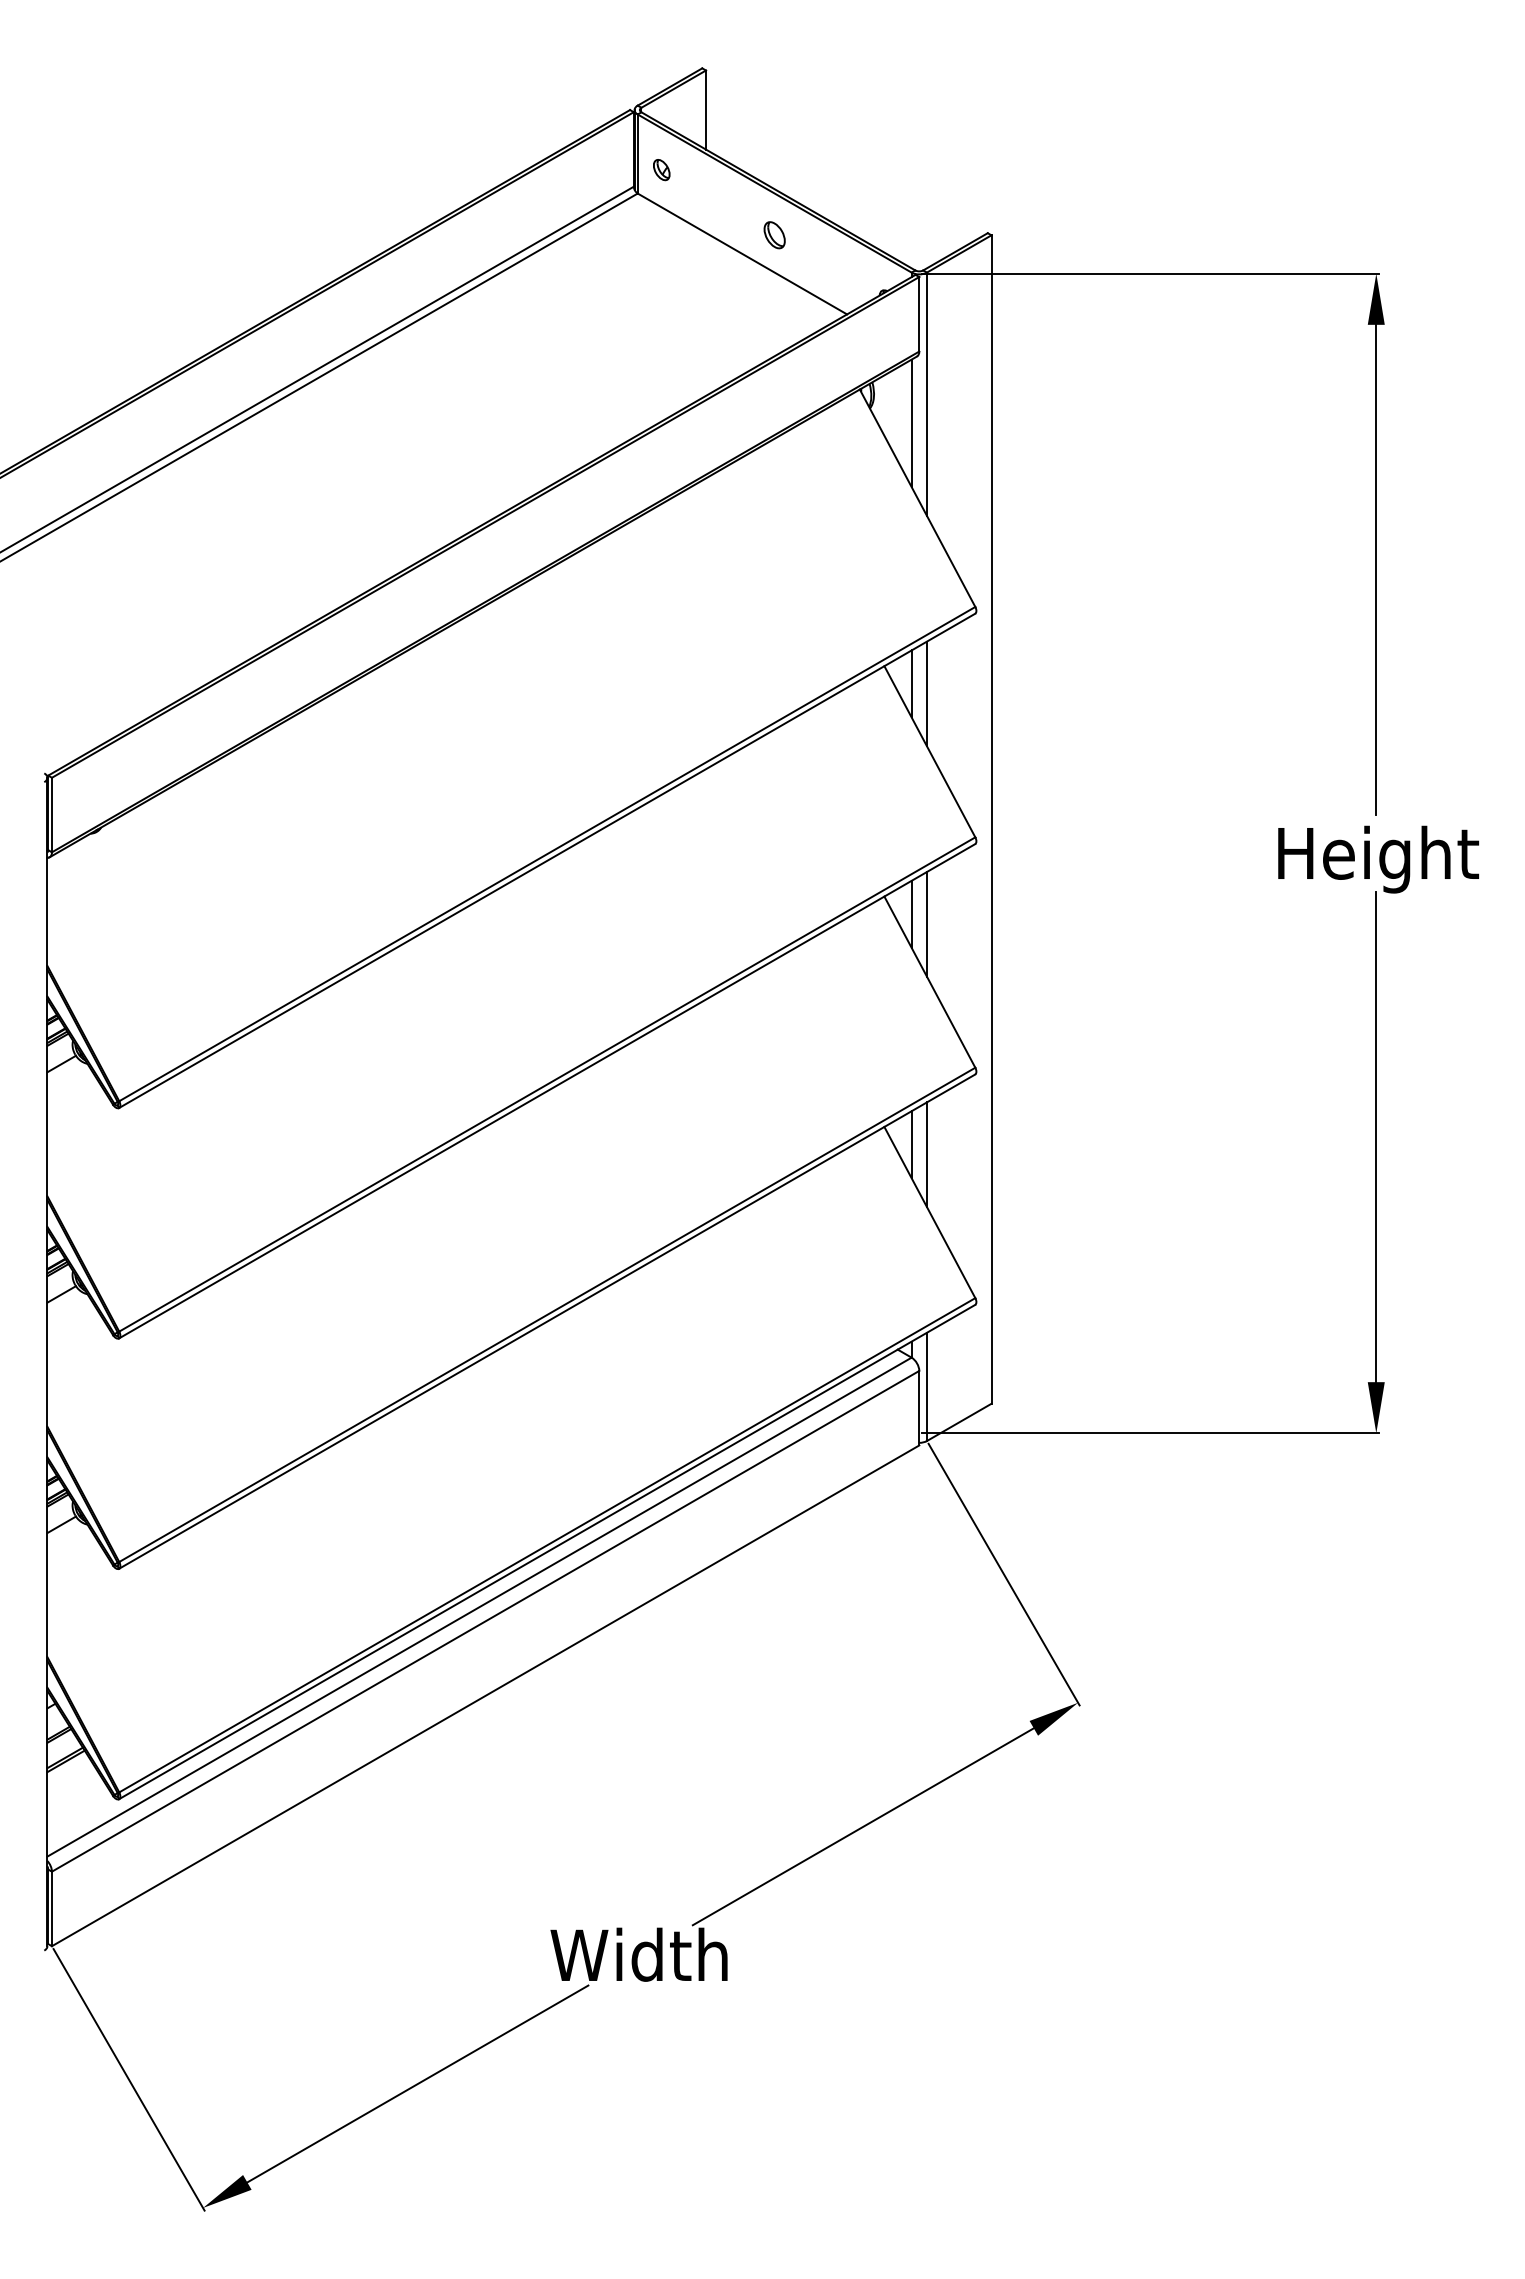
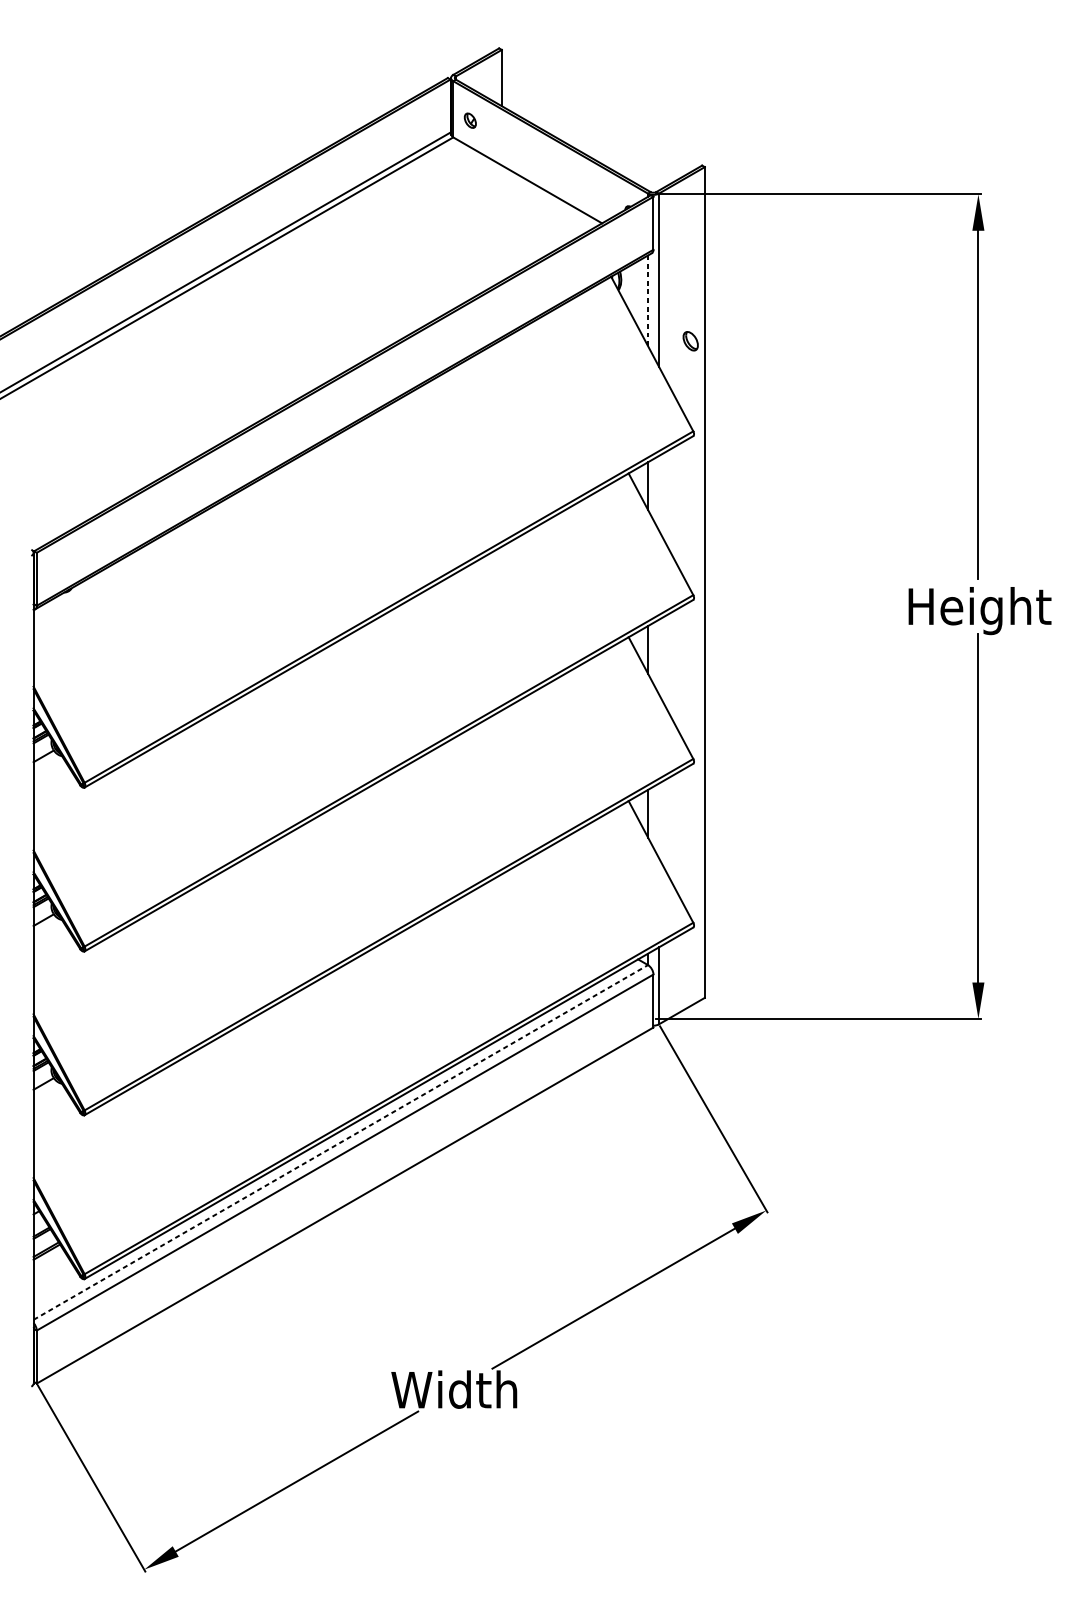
part: (774, 235) -> (690, 341), moved
line: (911, 423) -> (647, 300), solid -> dashed
line: (926, 693) -> (658, 492), removed
line: (926, 924) -> (658, 657), removed
line: (926, 1154) -> (658, 820), removed
line: (479, 1607) -> (340, 1142), solid -> dashed

